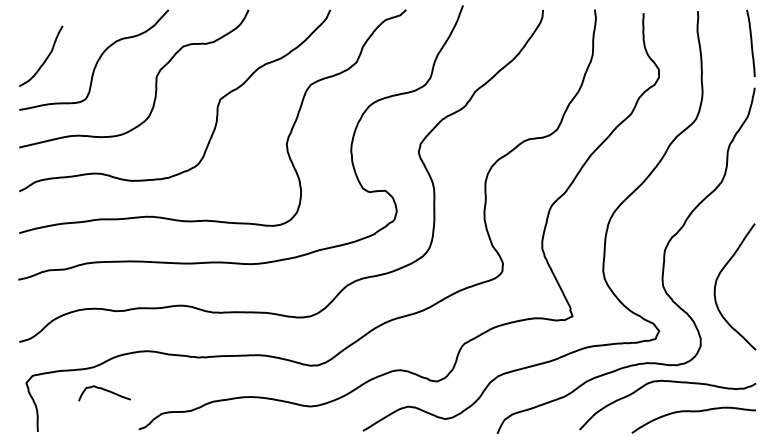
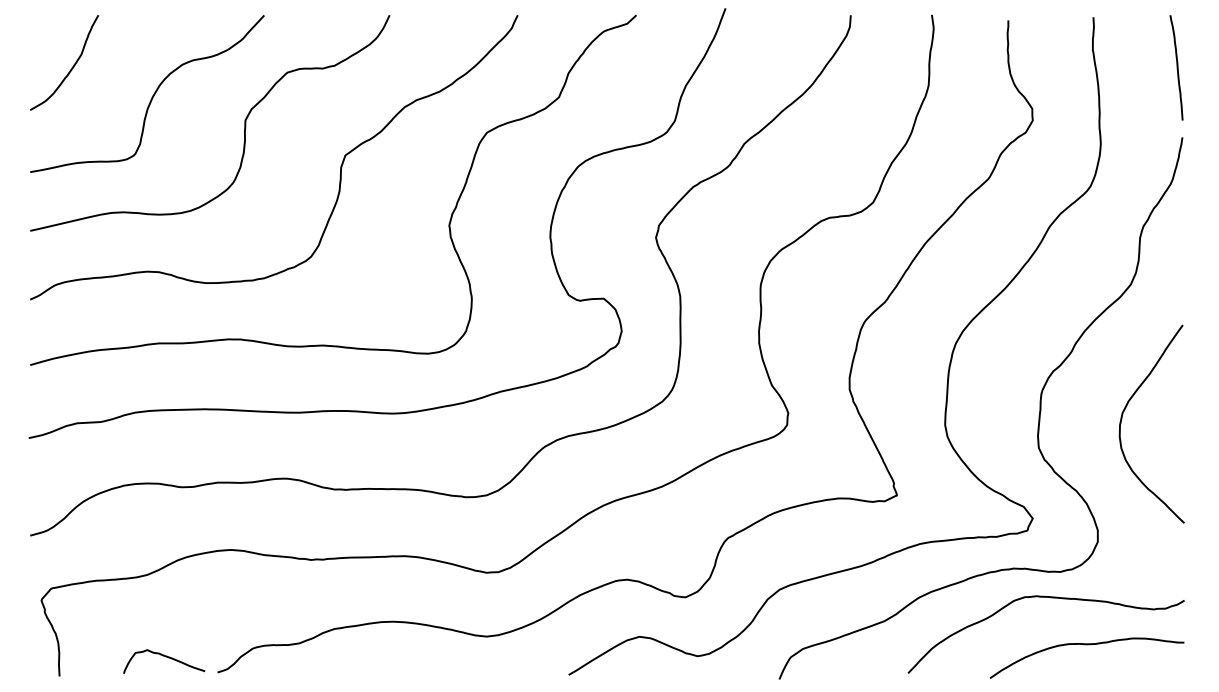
curve: (45, 58) -> (71, 66), moved
curve: (717, 281) -> (1124, 415), moved
curve: (106, 391) -> (166, 658), moved

